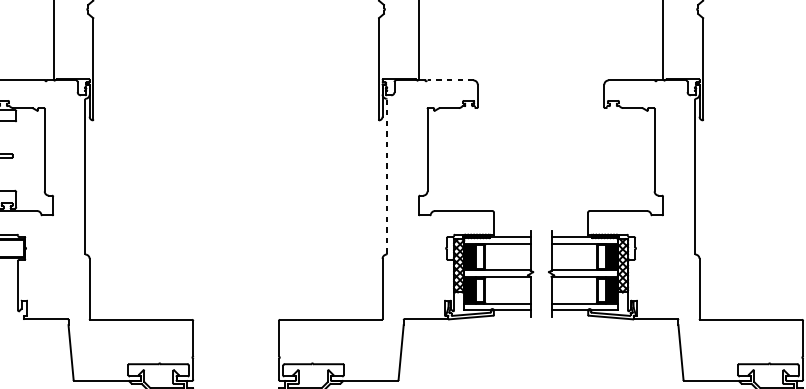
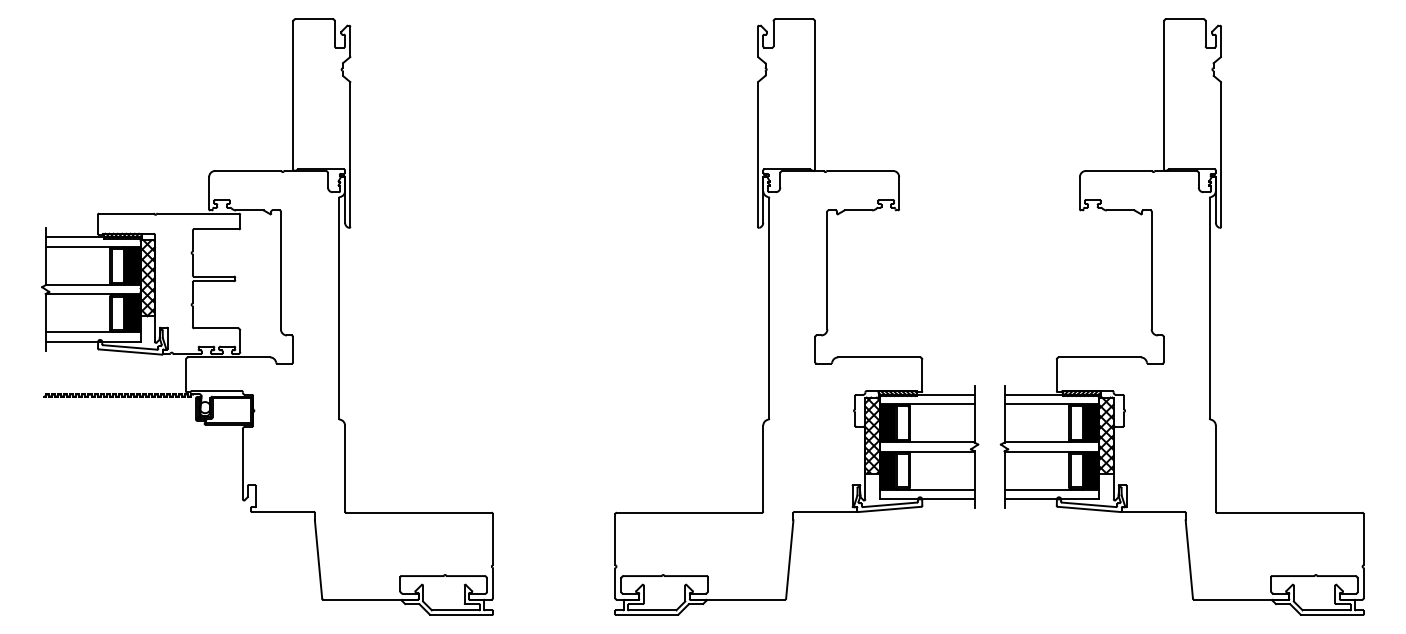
line: (450, 80) -> (860, 170), dashed -> solid
line: (386, 176) -> (769, 308), dashed -> solid

